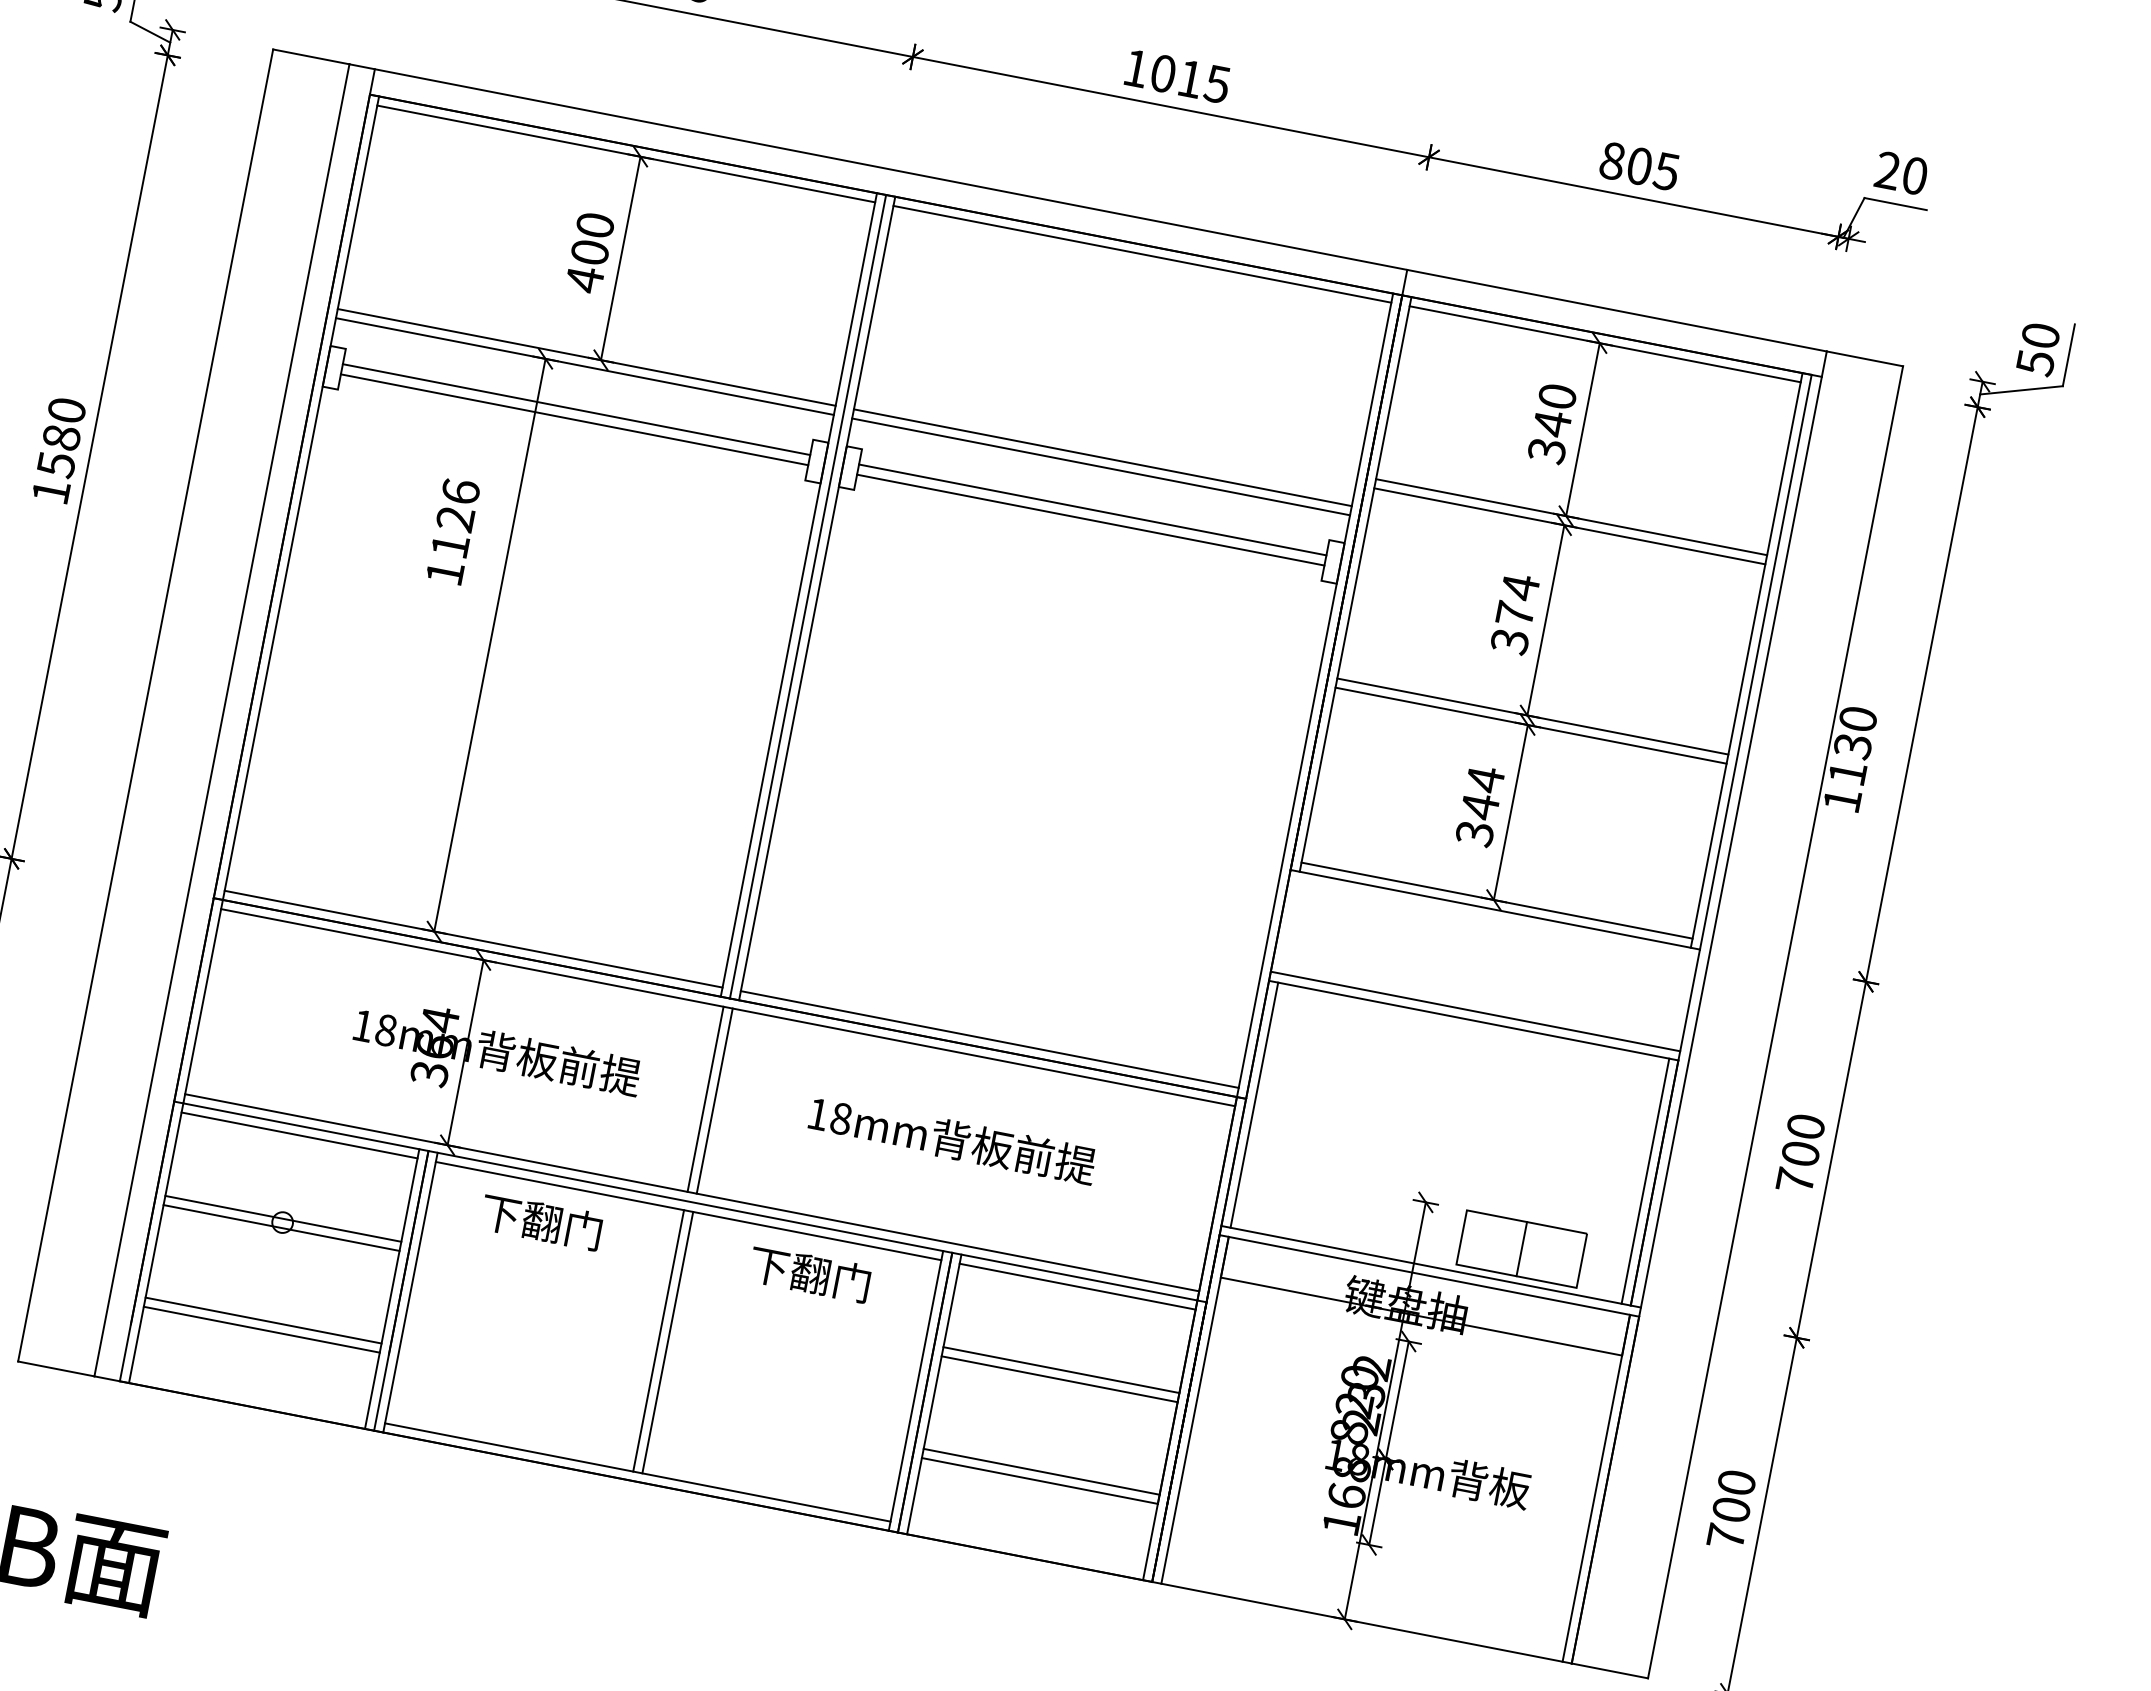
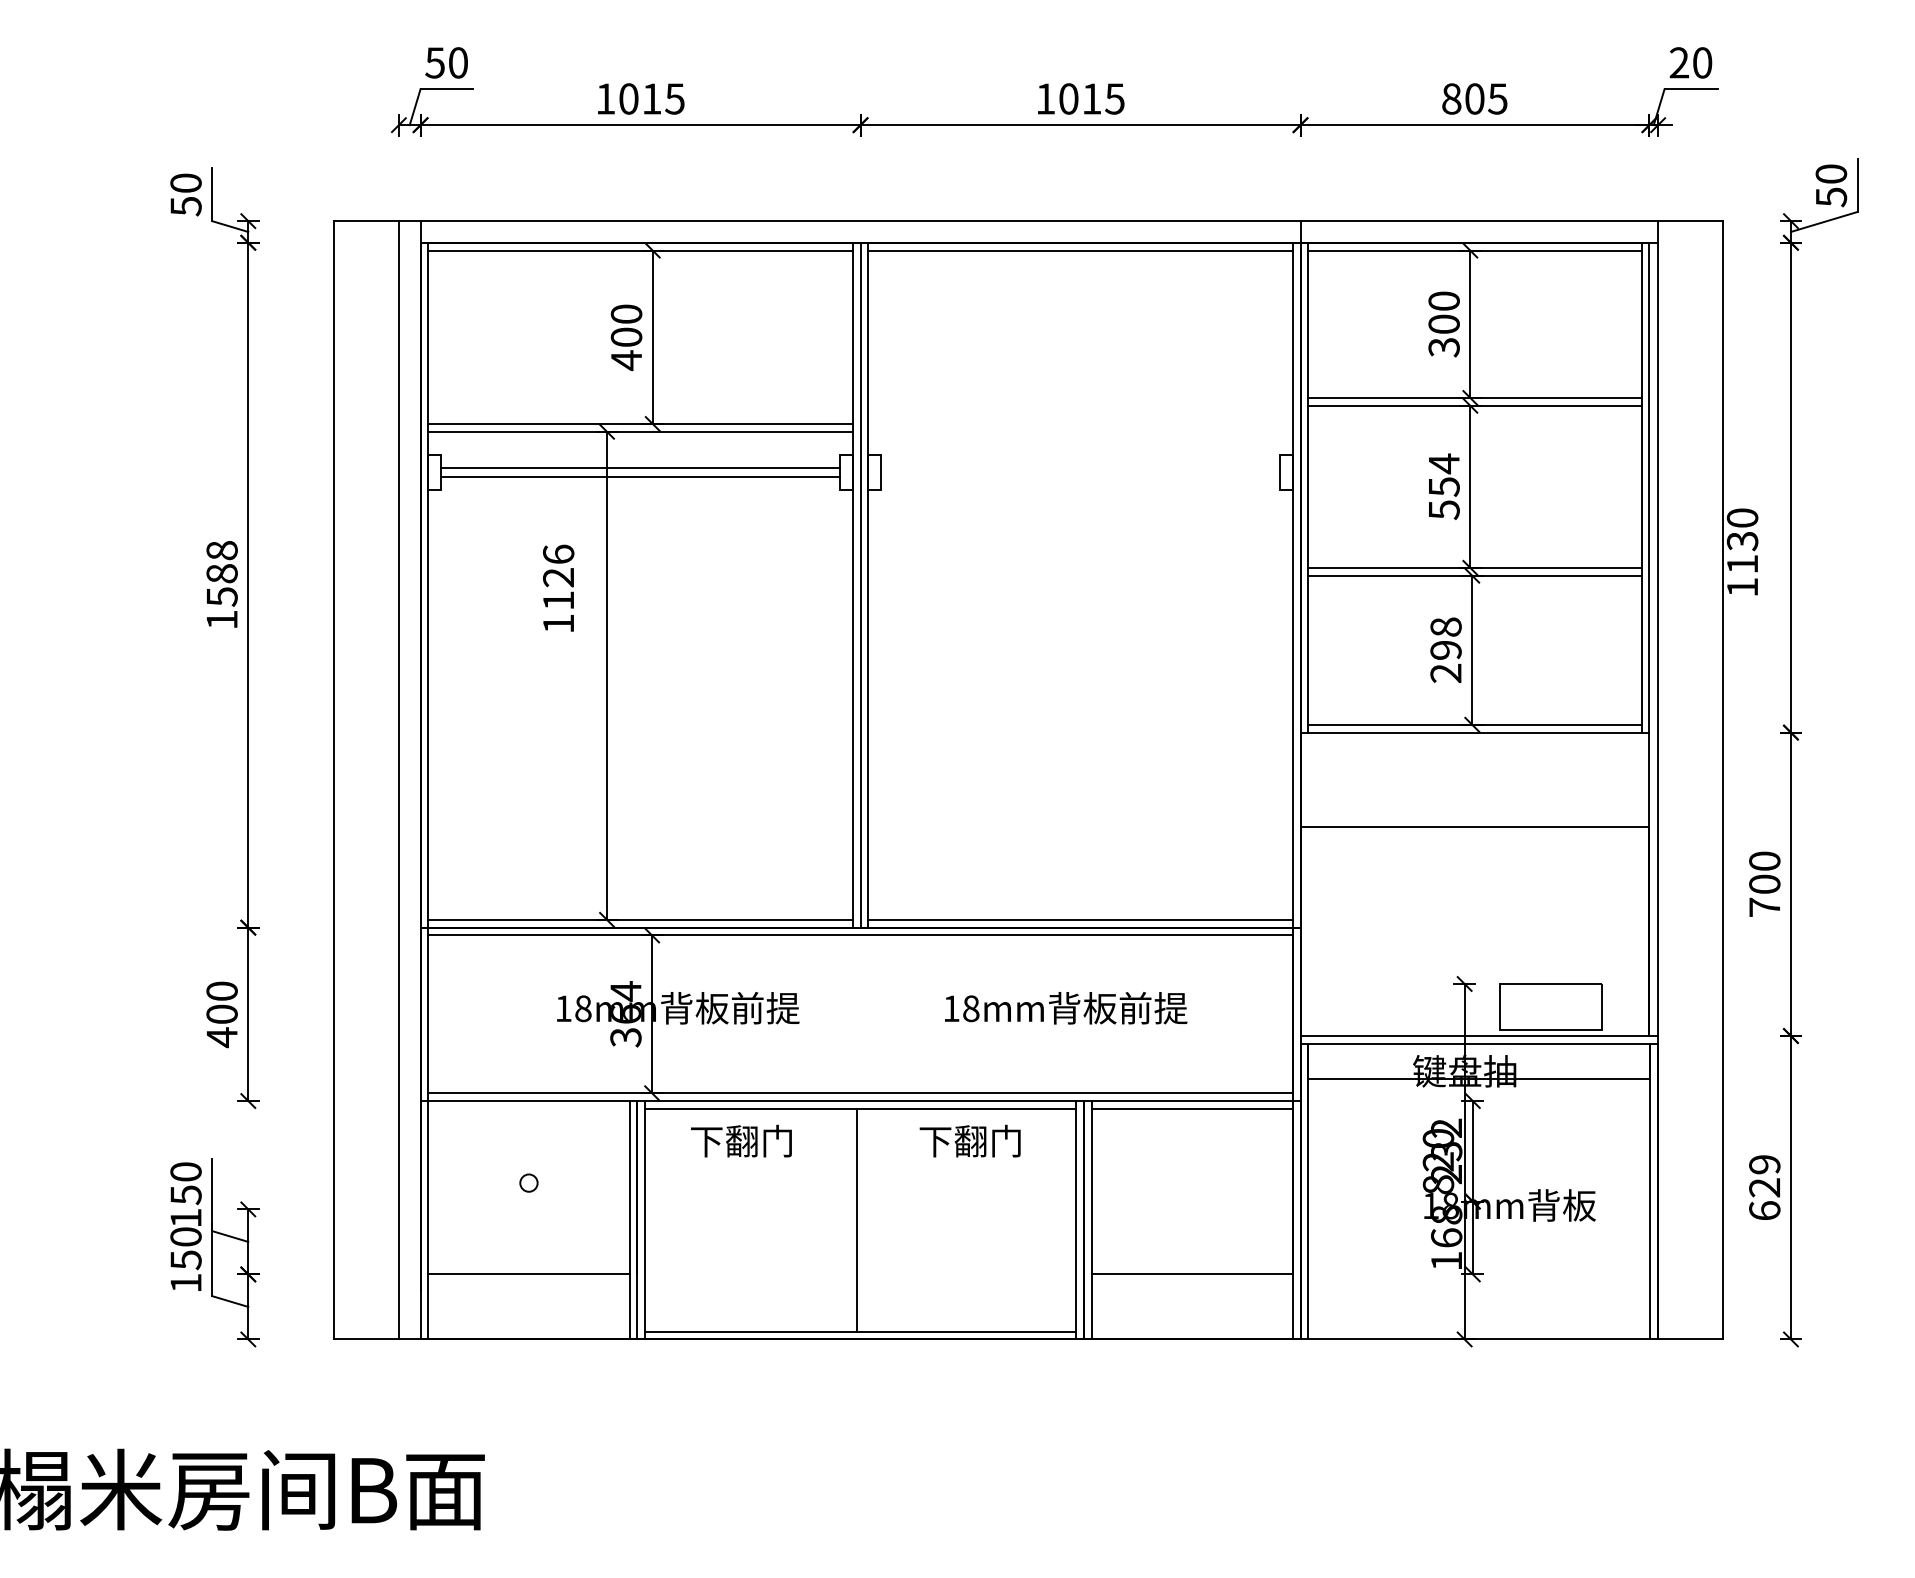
text: (66, 410) -> (221, 550), 1580 -> 1588
text: (1551, 423) -> (1443, 324), 340 -> 300
line: (1102, 458) -> (1080, 424), removed
line: (1101, 466) -> (1080, 431), removed
line: (1092, 509) -> (1080, 468), removed
line: (1090, 520) -> (1080, 477), removed
text: (1511, 627) -> (1443, 498), 374 -> 554
text: (1479, 805) -> (1445, 649), 344 -> 298
line: (1474, 1011) -> (1474, 819), removed
line: (705, 1099) -> (856, 1014), removed
line: (714, 1101) -> (864, 1014), removed
line: (1254, 1105) -> (1308, 931), removed
line: (299, 1134) -> (528, 1108), removed
line: (1645, 1181) -> (1641, 931), removed
line: (282, 1218) -> (528, 1179), removed
line: (281, 1227) -> (528, 1187), removed
line: (1521, 1249) -> (1550, 1007), removed
line: (263, 1320) -> (528, 1266), removed
line: (668, 1341) -> (864, 1219), removed
line: (1060, 1369) -> (1191, 1179), removed
line: (1058, 1378) -> (1191, 1187), removed
line: (1040, 1471) -> (1191, 1266), removed
text: (1731, 1509) -> (1764, 1187), 700 -> 629

